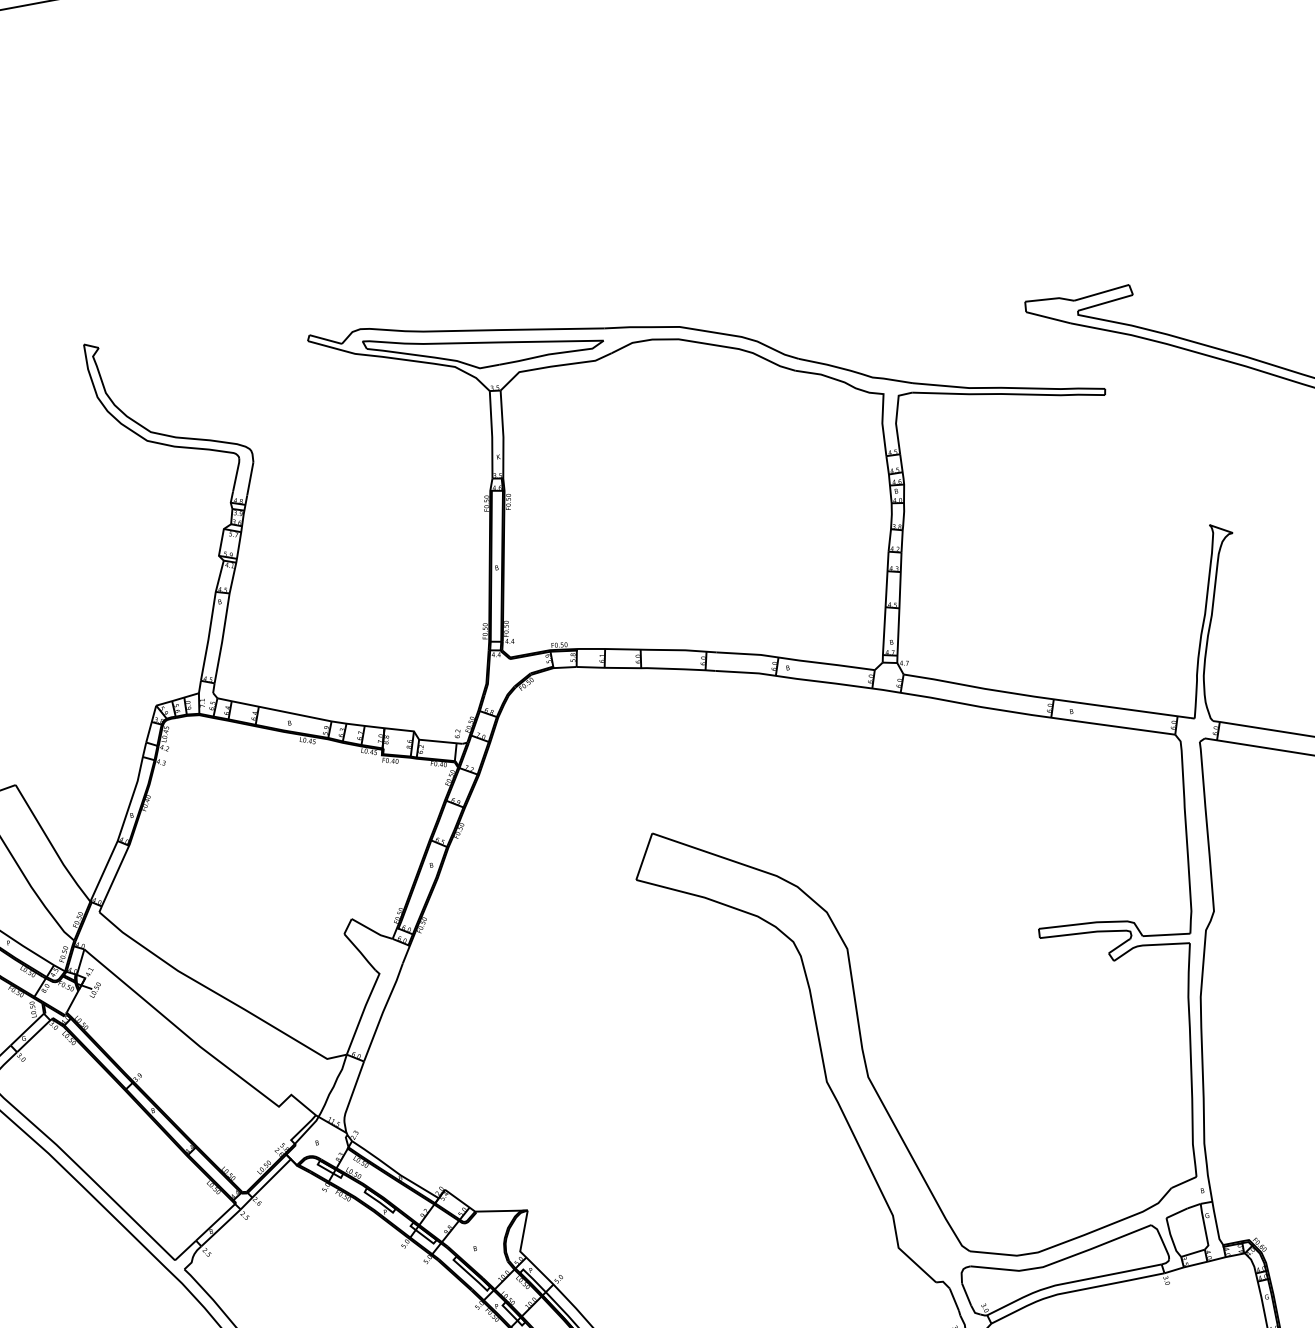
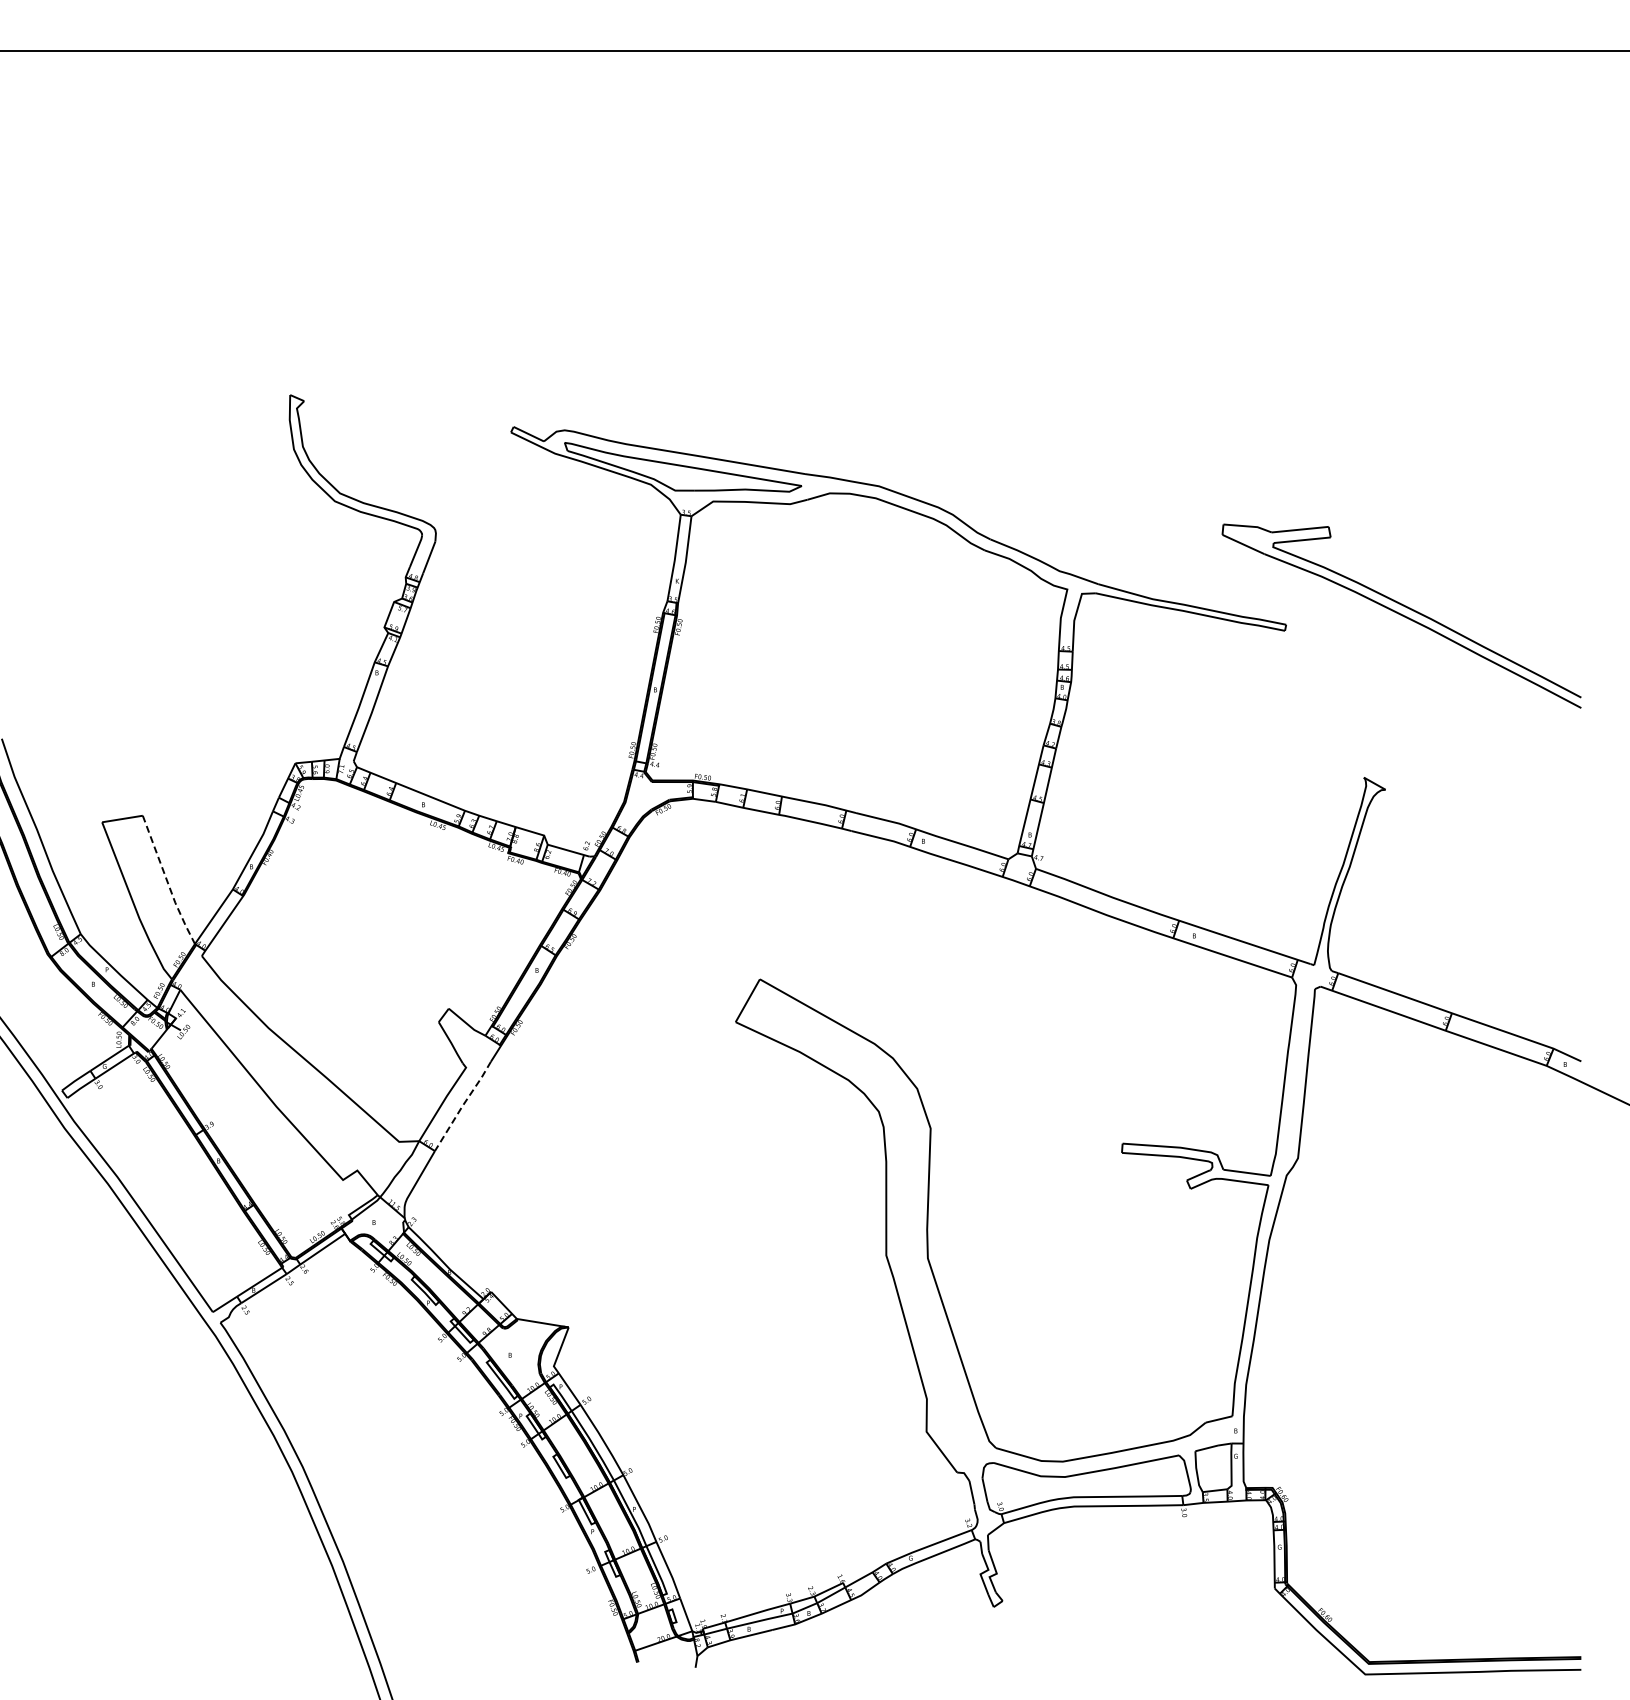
line: (51, 845) -> (167, 881), solid -> dashed
line: (383, 1012) -> (462, 1106), solid -> dashed

